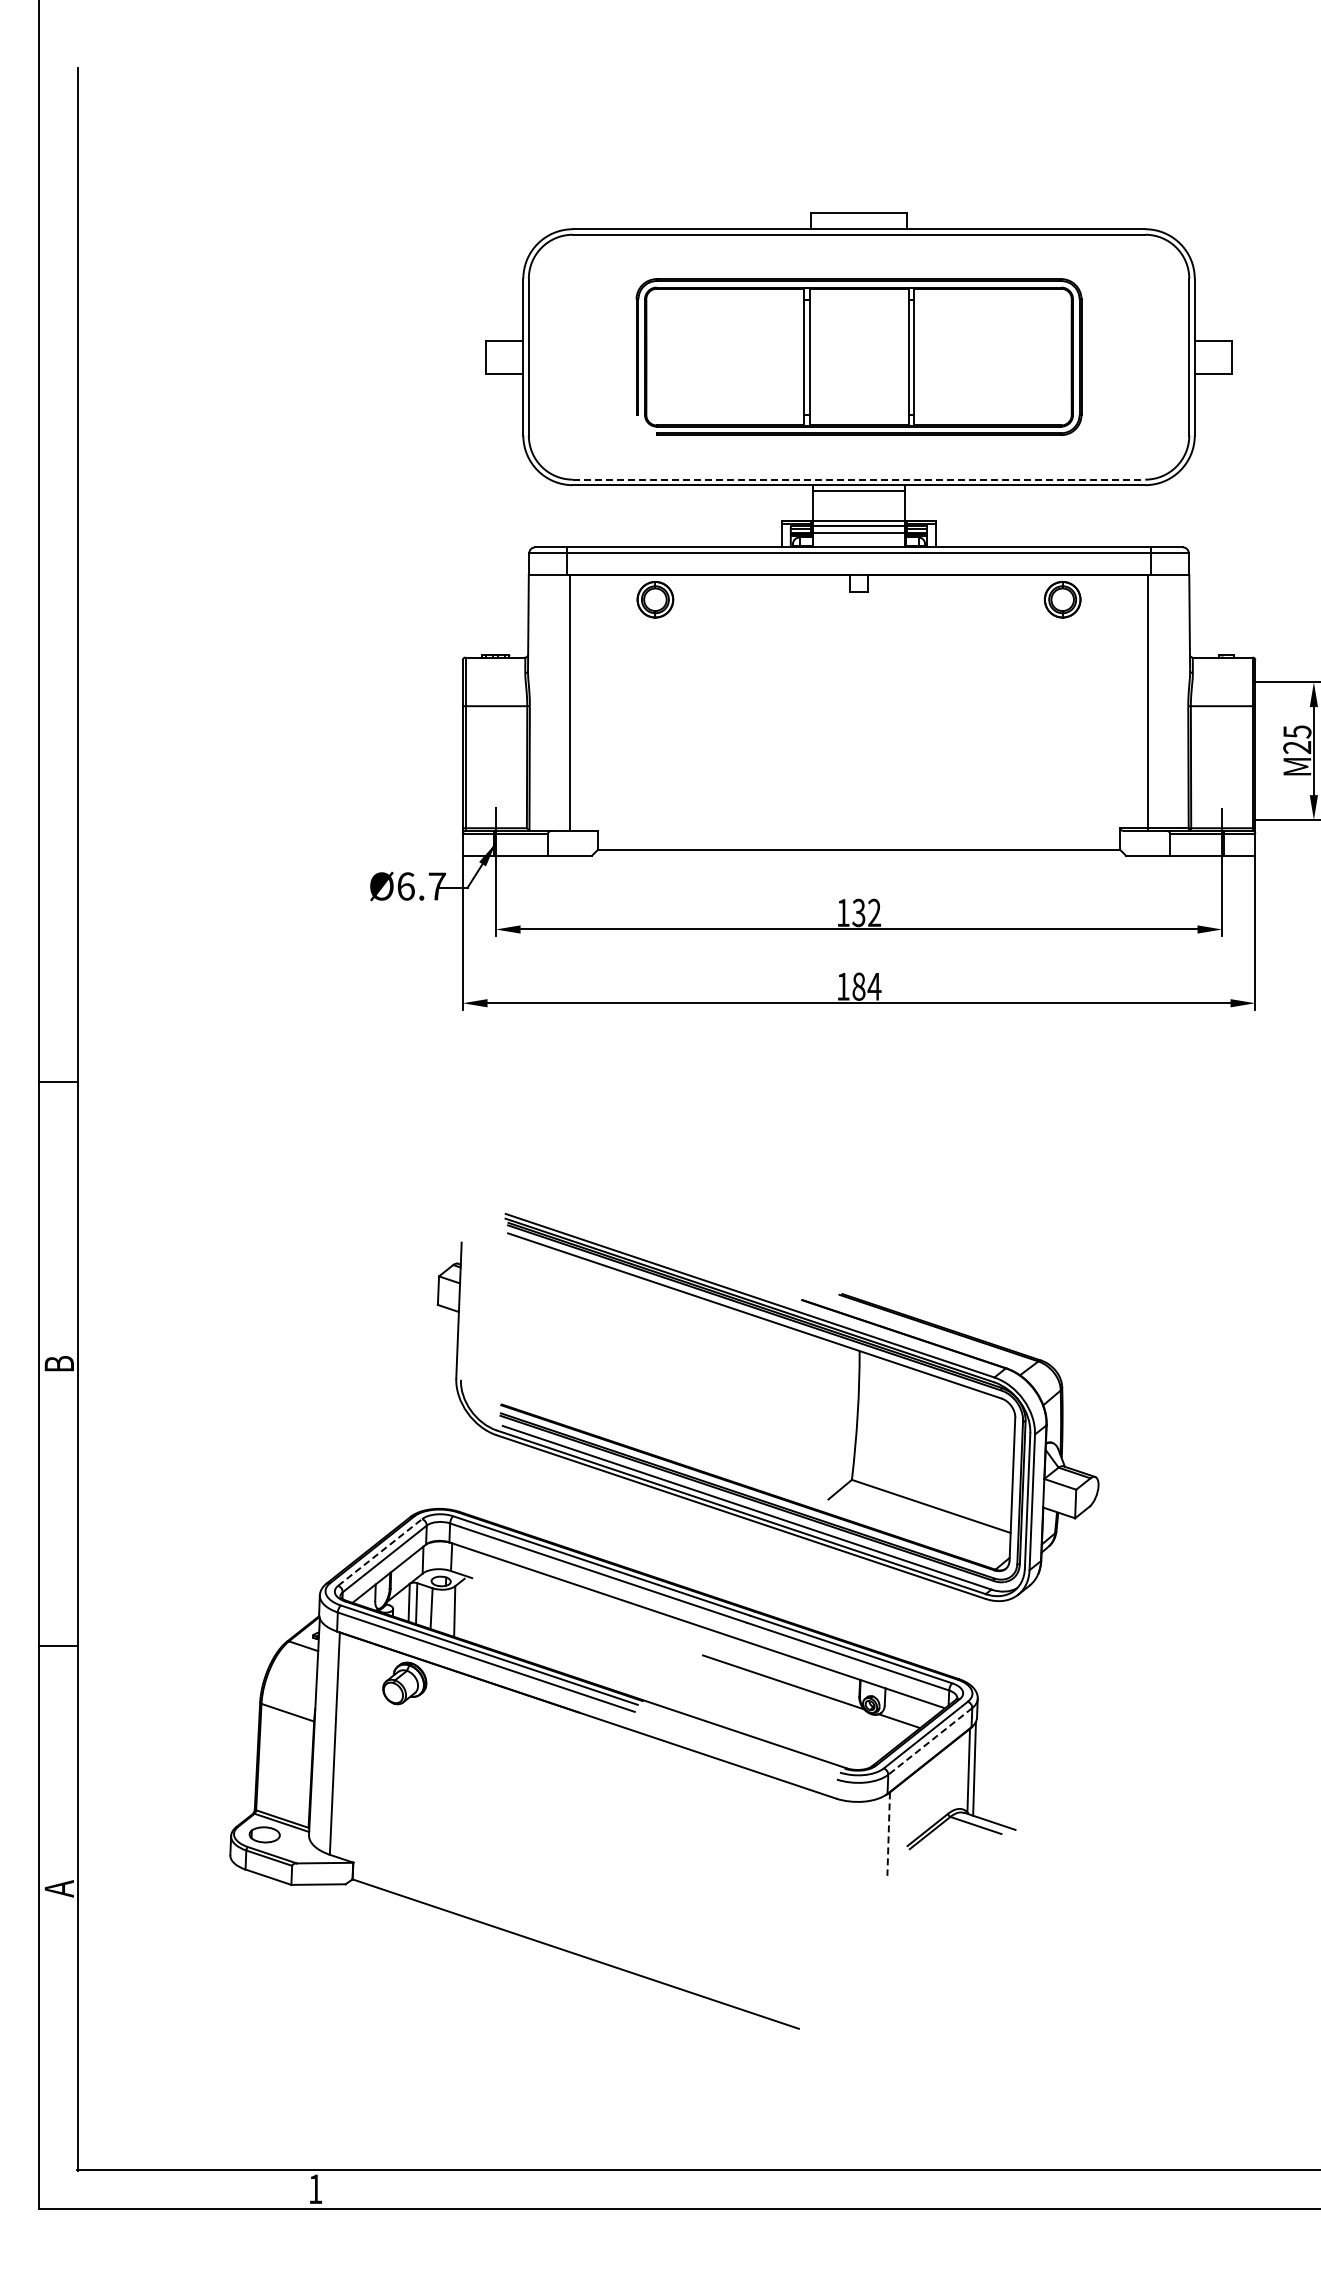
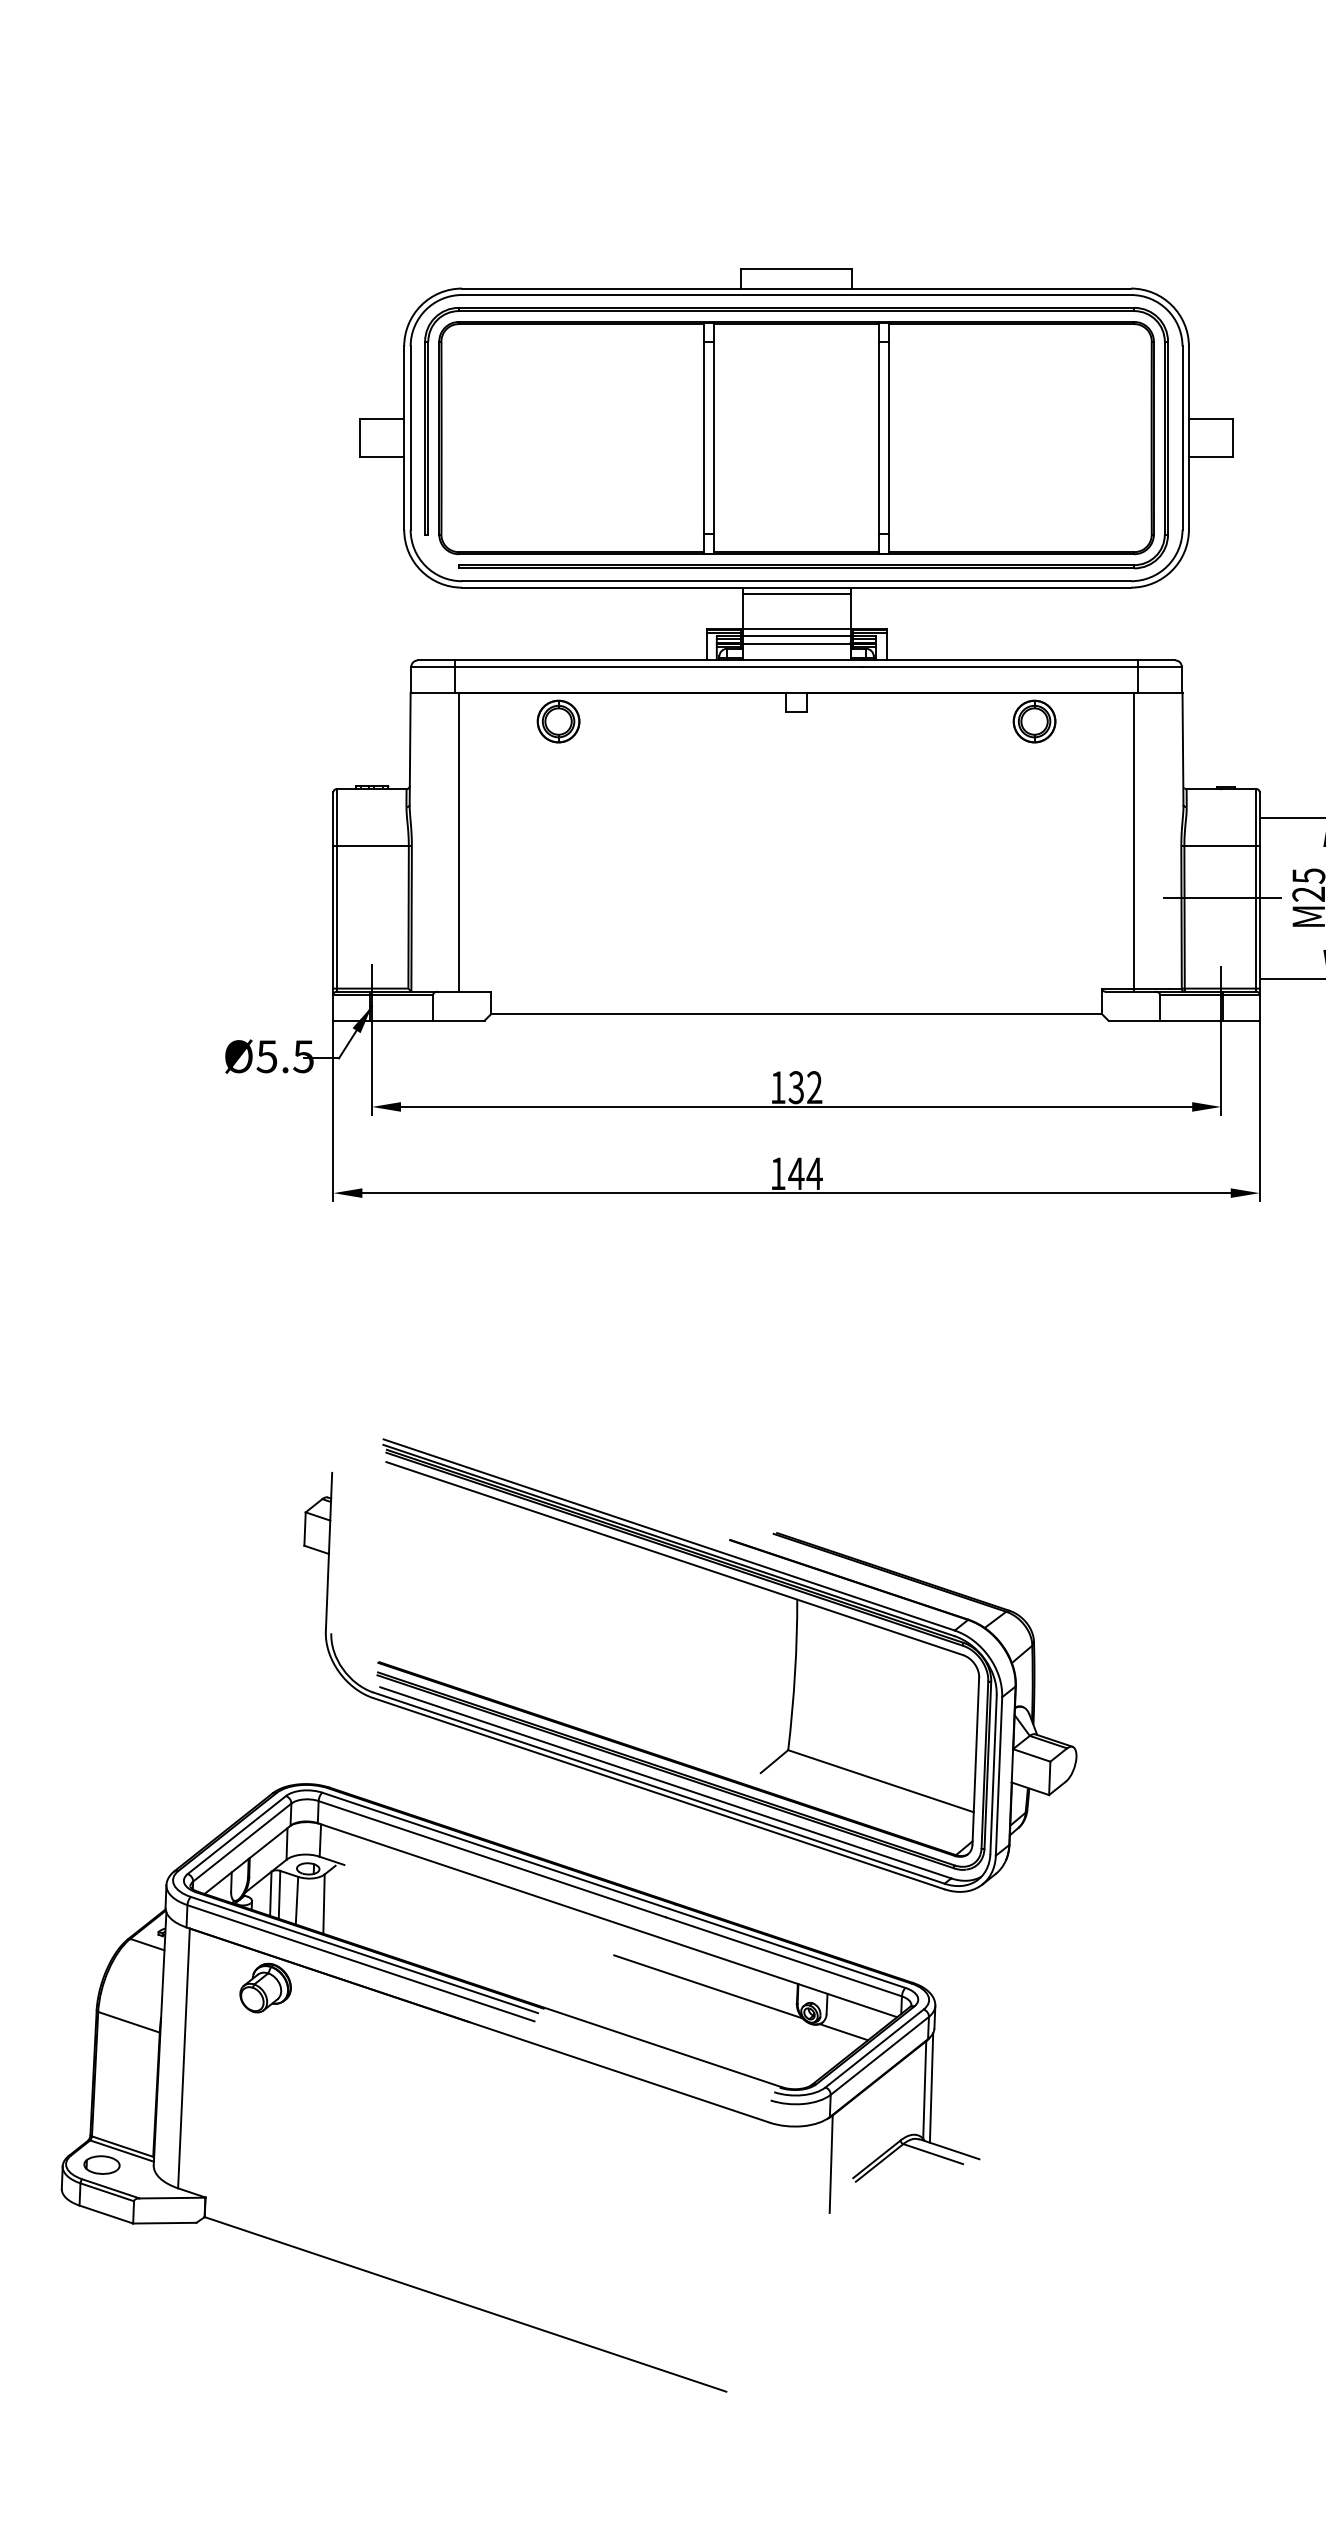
part: (858, 356) -> (795, 437), size x1.43
line: (859, 479) -> (797, 581), dashed -> solid
line: (1223, 751) -> (1222, 898), added
text: (421, 886) -> (285, 1056), Ø6.7 -> Ø5.5
text: (858, 986) -> (795, 1173), 184 -> 144
line: (380, 1552) -> (237, 1835), dashed -> solid
line: (930, 1741) -> (880, 2055), dashed -> solid
line: (888, 1834) -> (830, 2164), dashed -> solid

